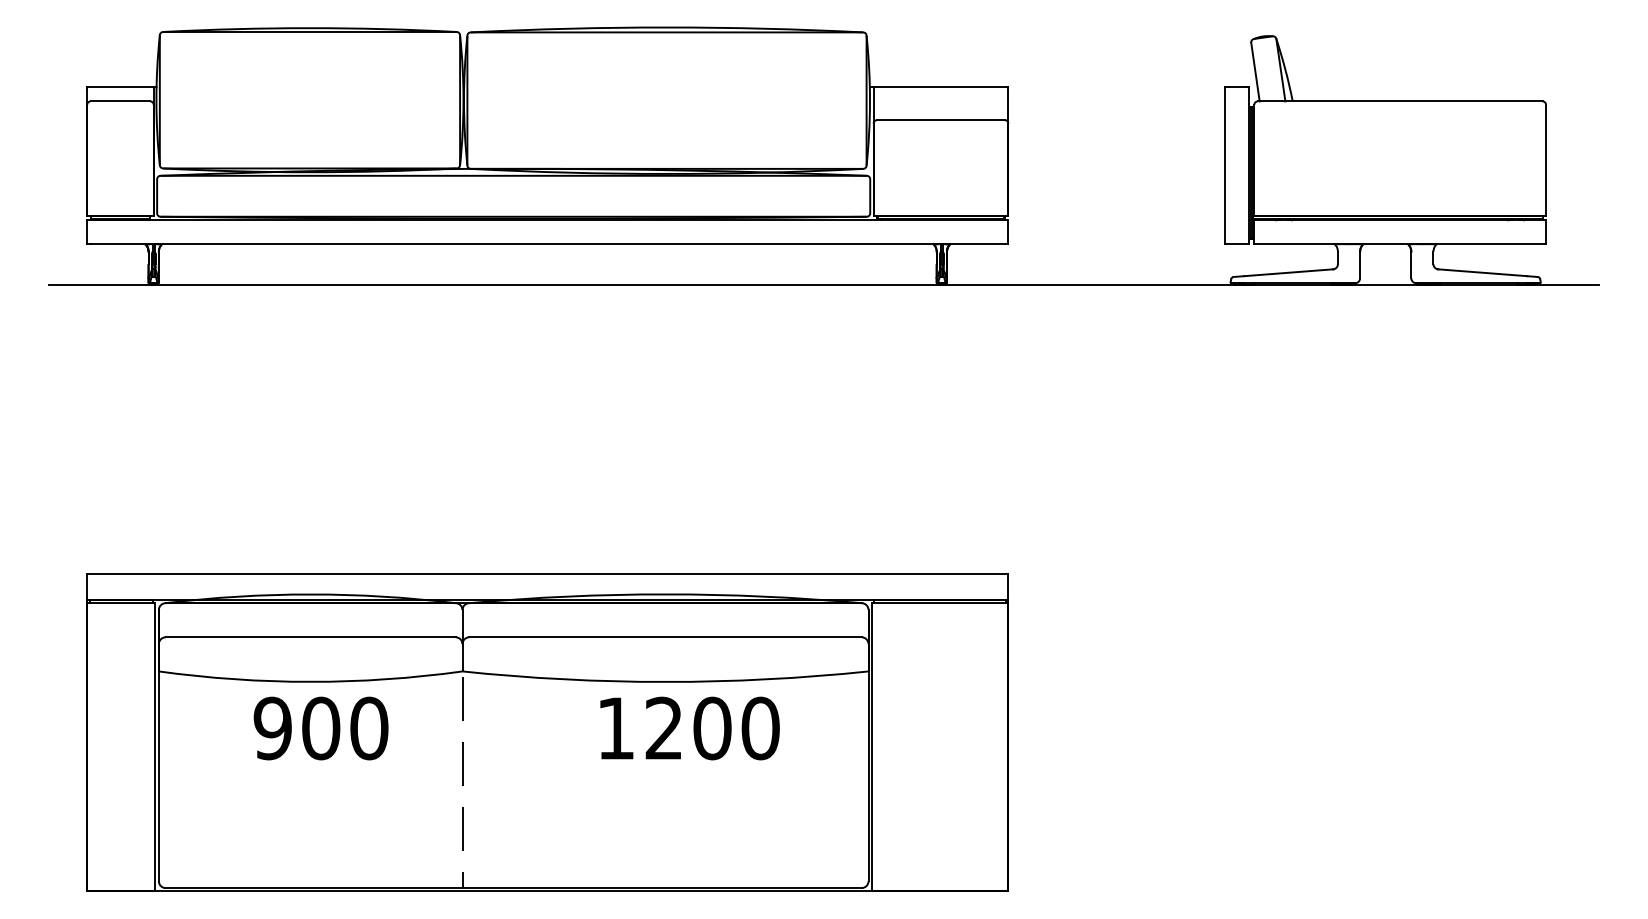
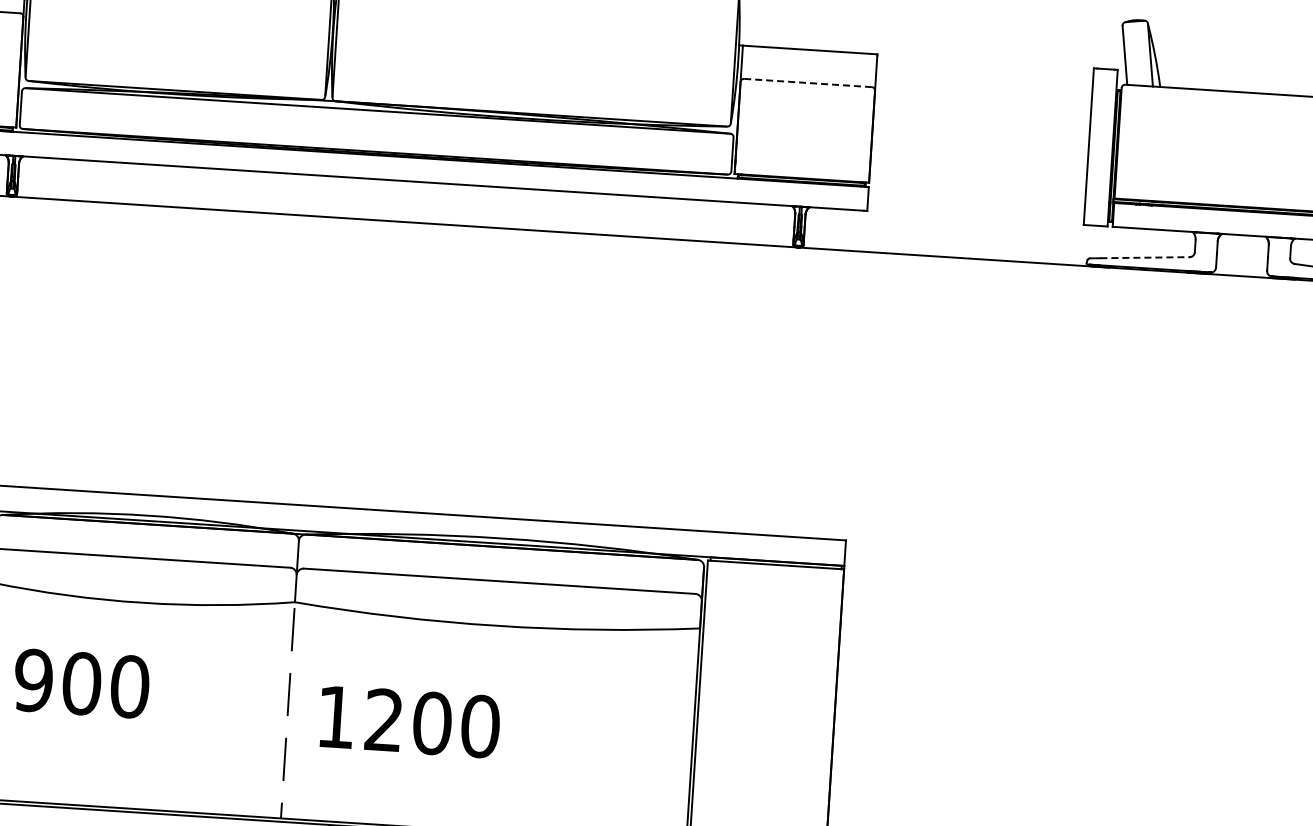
line: (941, 120) -> (808, 83), solid -> dashed
line: (1288, 272) -> (1144, 257), solid -> dashed
text: (320, 728) -> (81, 683), moved
text: (689, 728) -> (409, 721), moved

